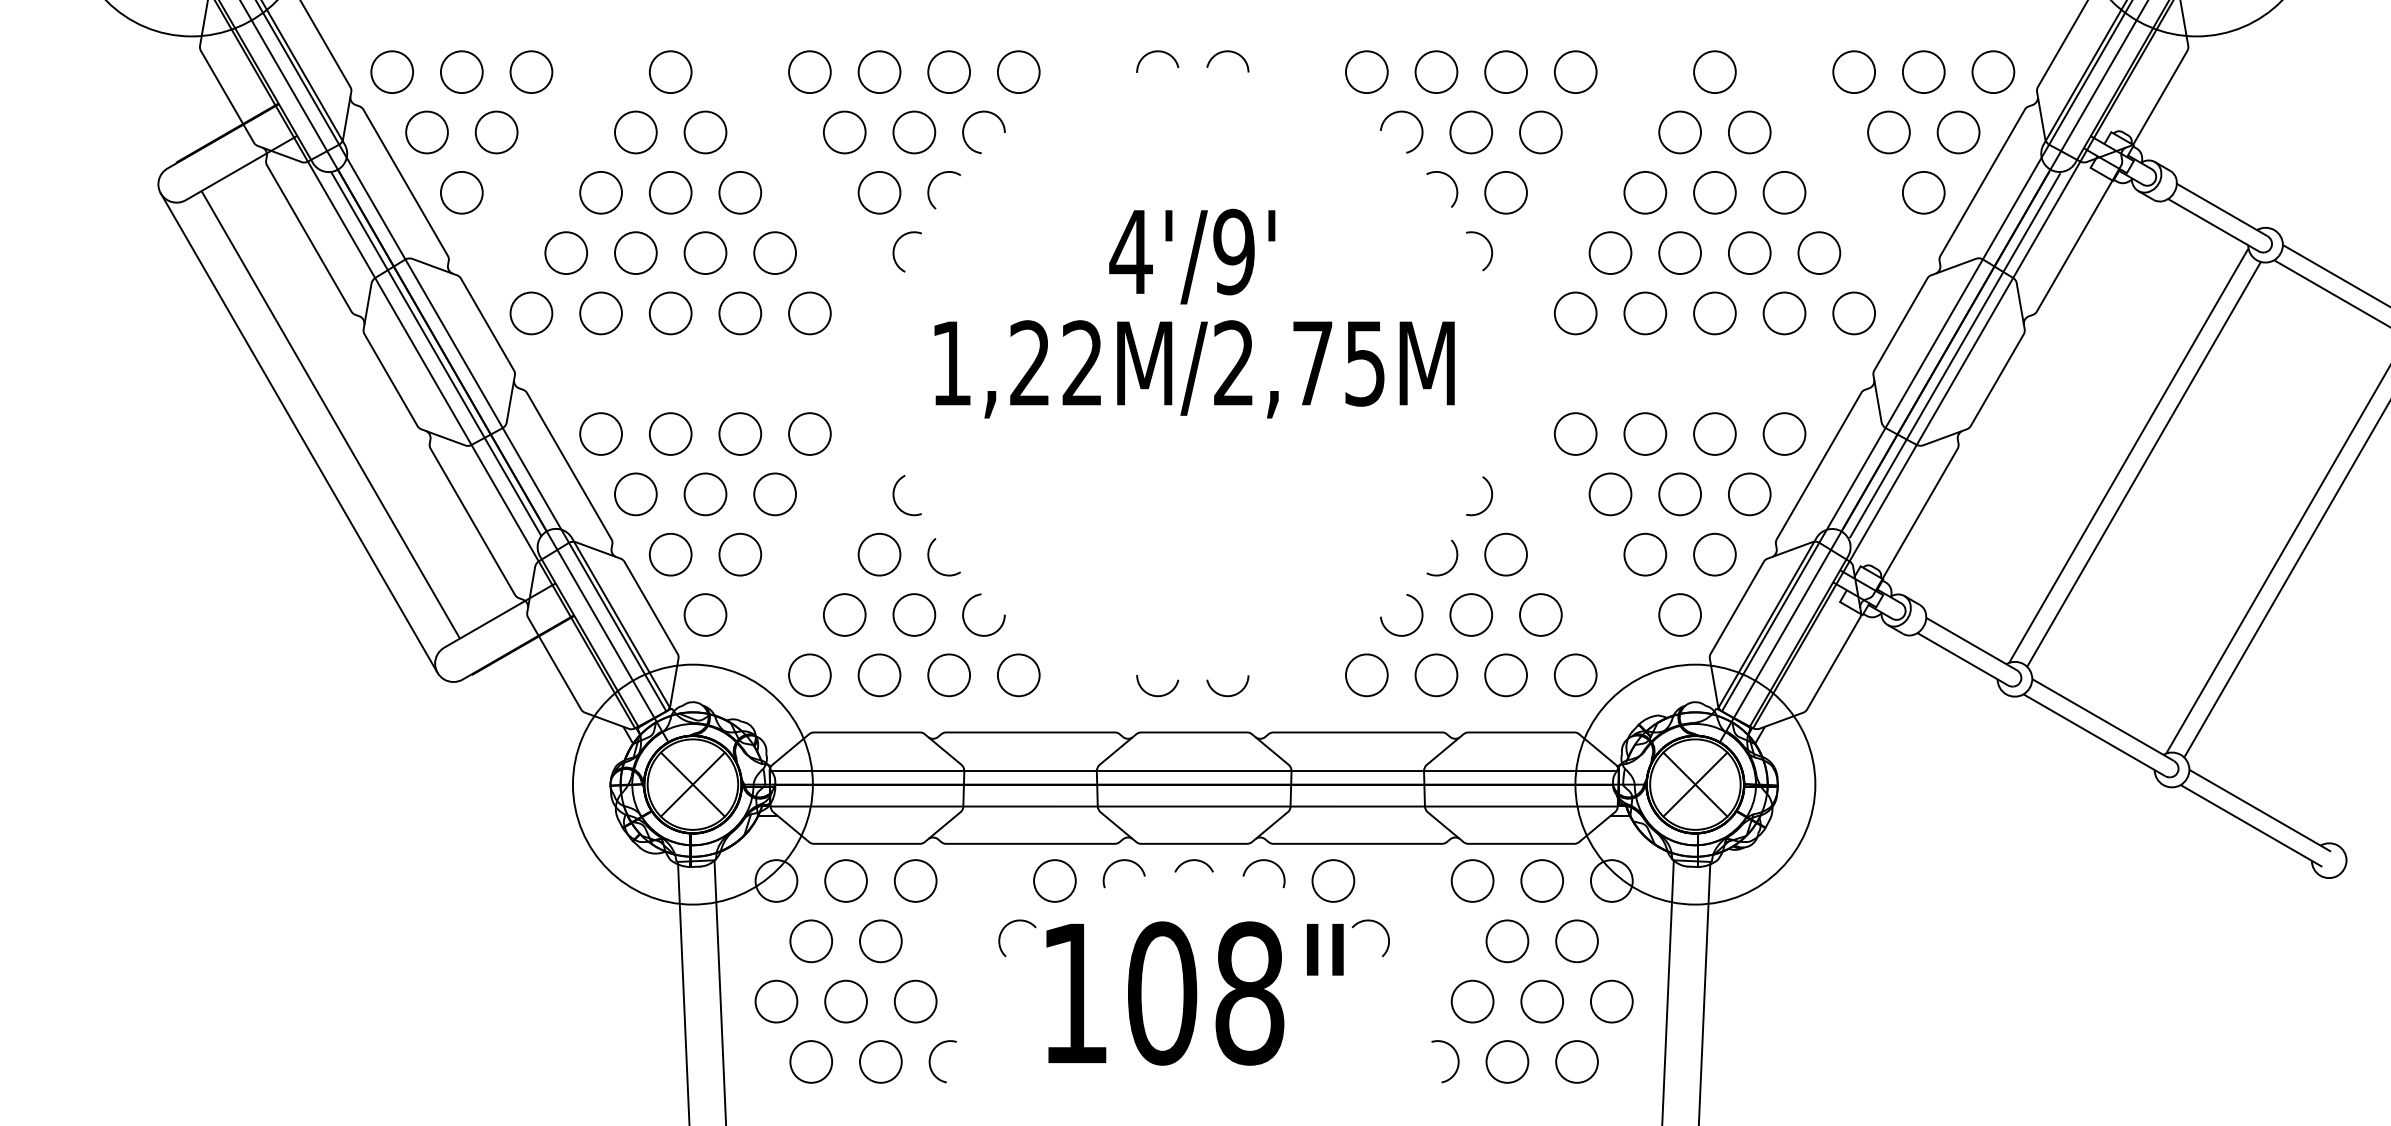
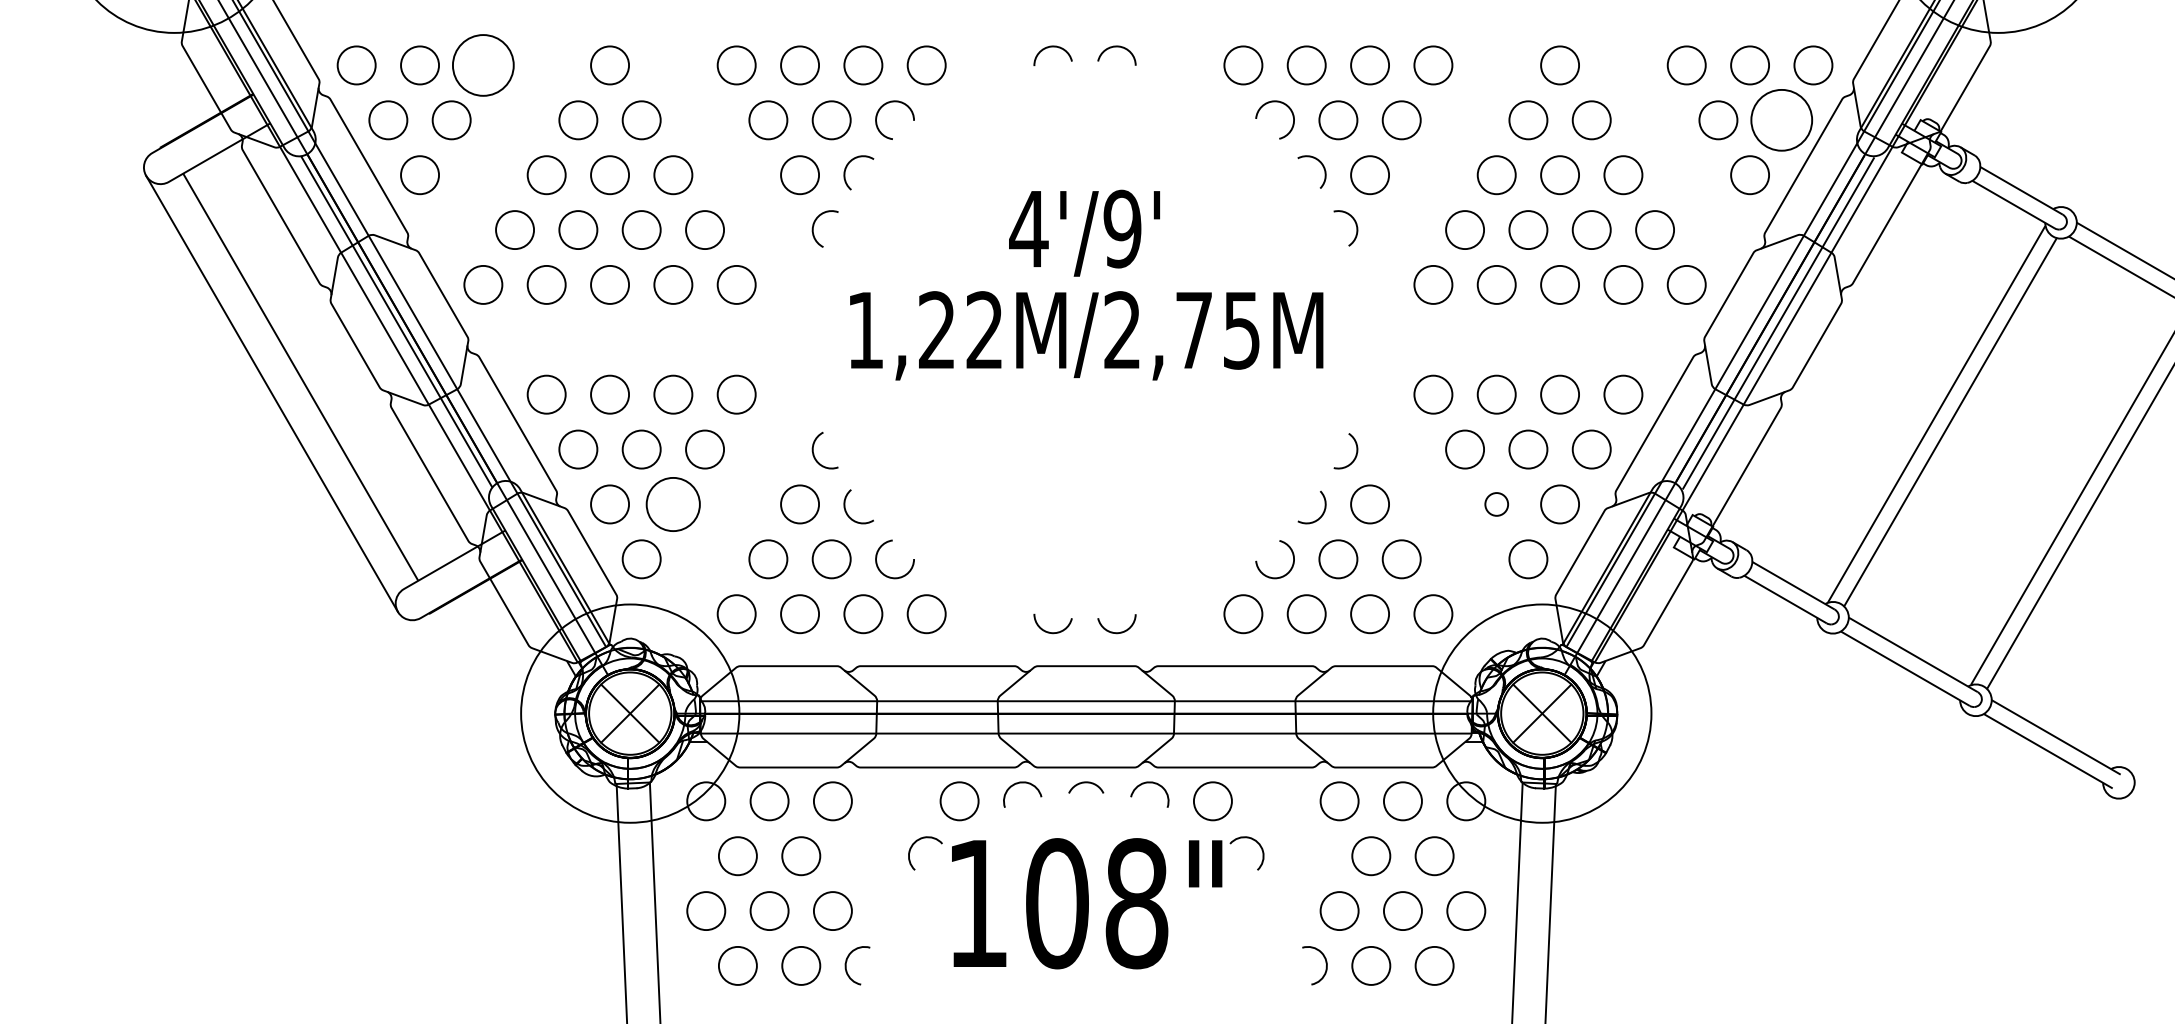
circle: (531, 72) -> (483, 65), size x1.6
circle: (1958, 132) -> (1781, 120), size x1.6
circle: (740, 554) -> (673, 504), size x1.4
circle: (1645, 554) -> (1496, 504), size x0.6

